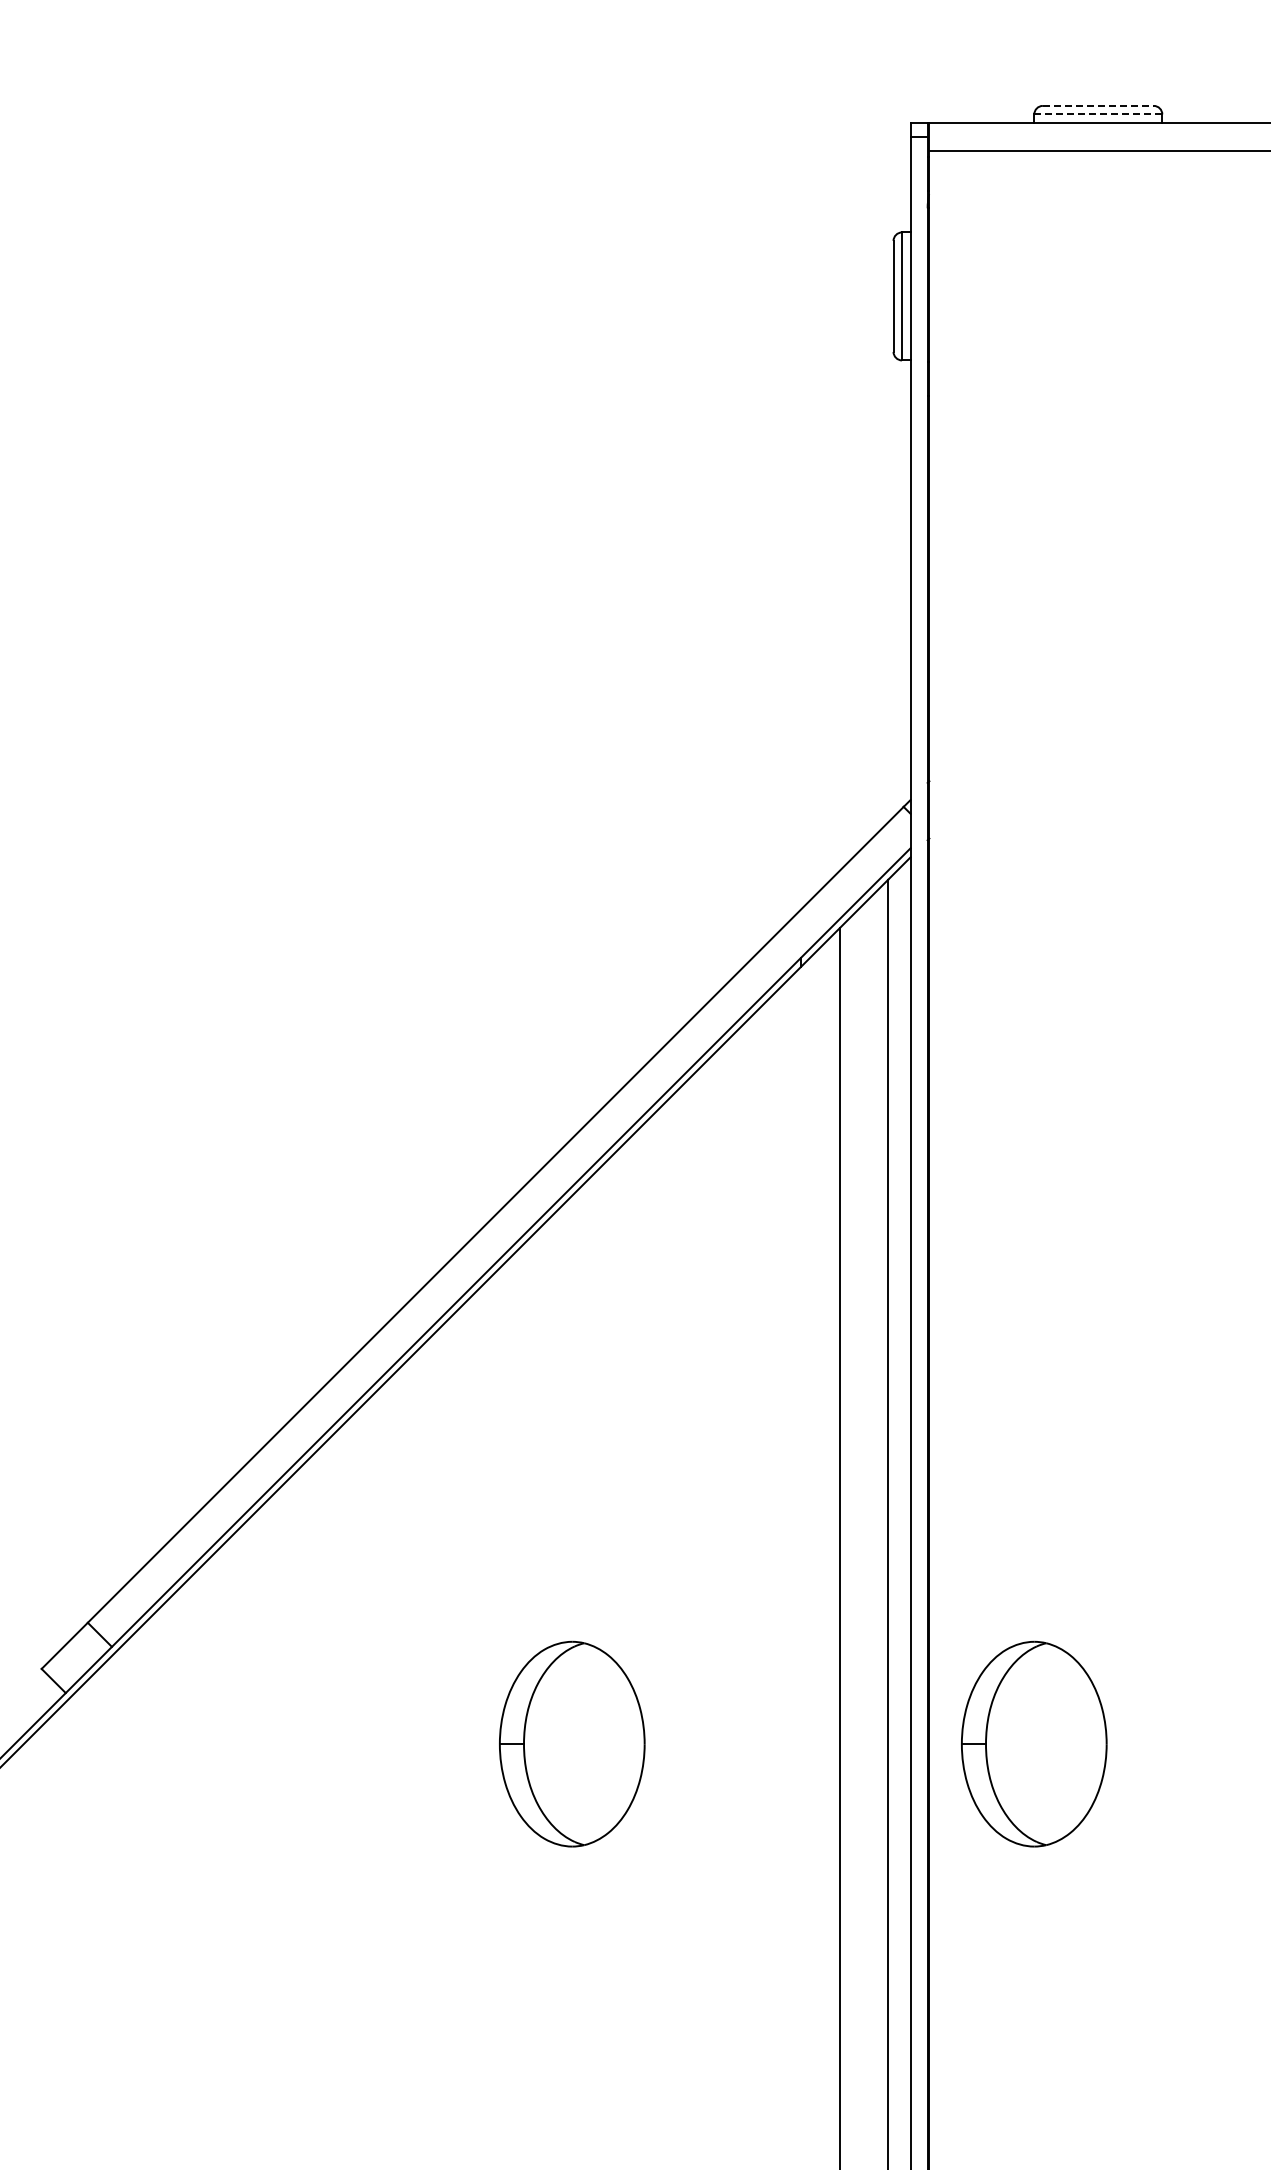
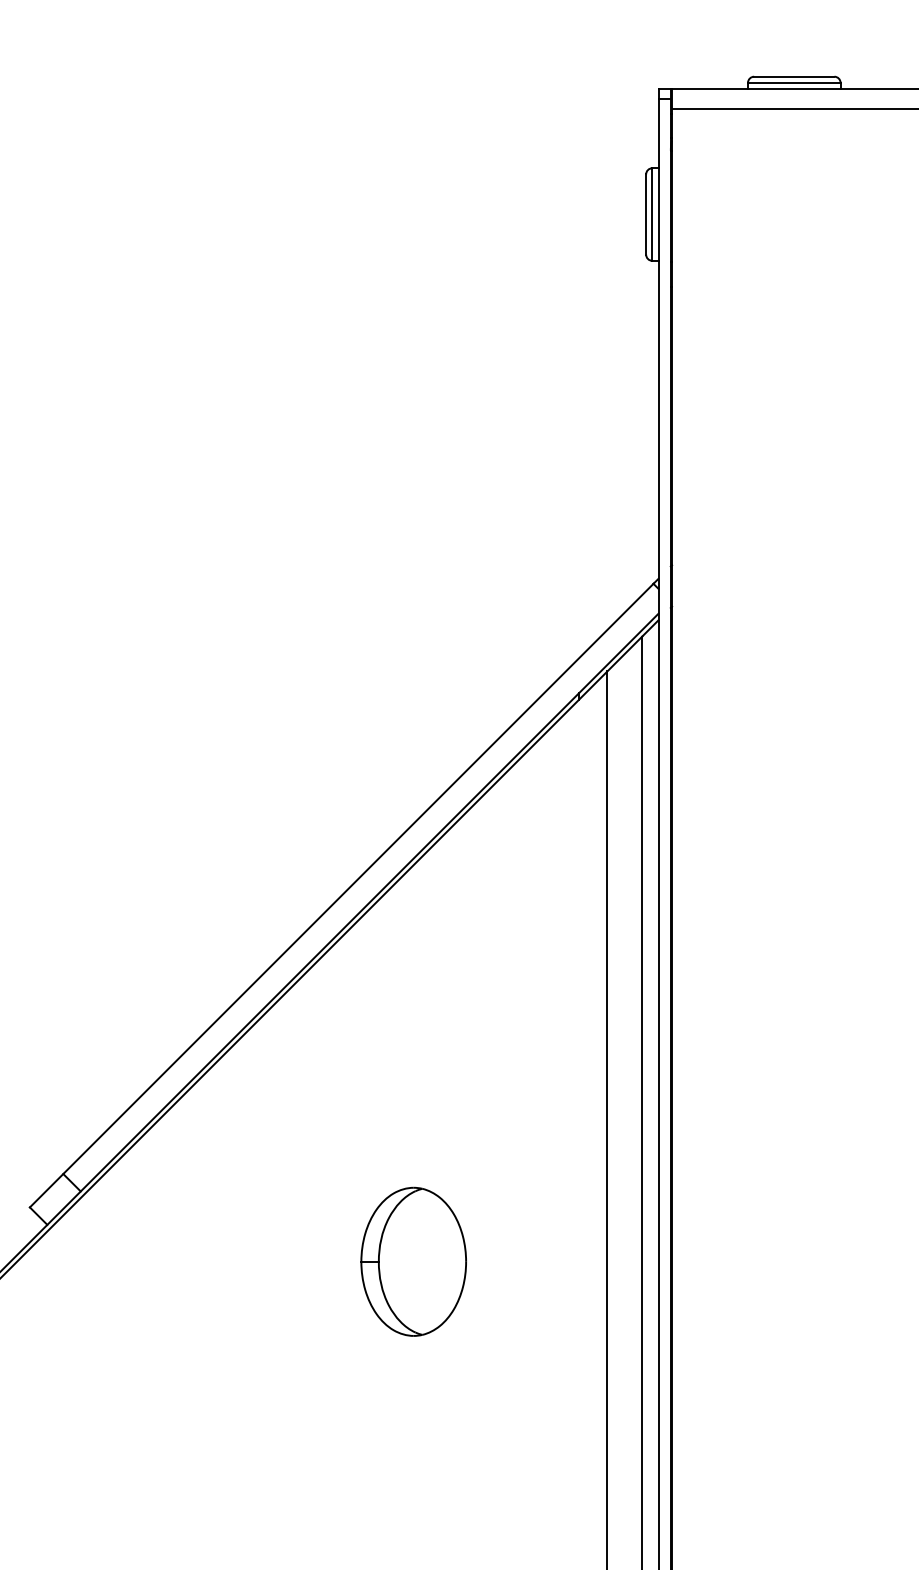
line: (1098, 105) -> (794, 76), dashed -> solid
line: (1098, 114) -> (794, 82), dashed -> solid
part: (1034, 1743) -> (748, 1261), removed

